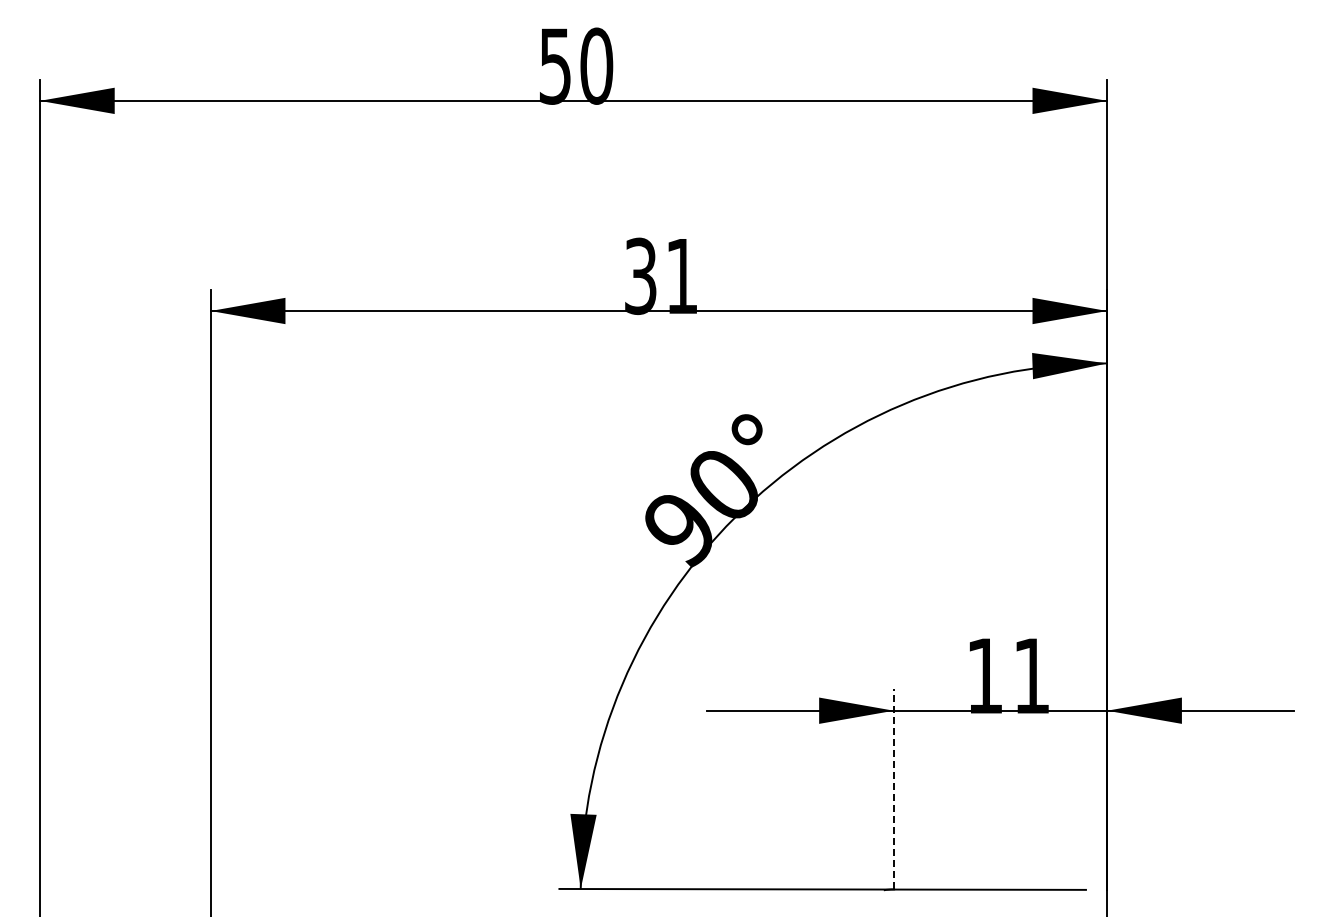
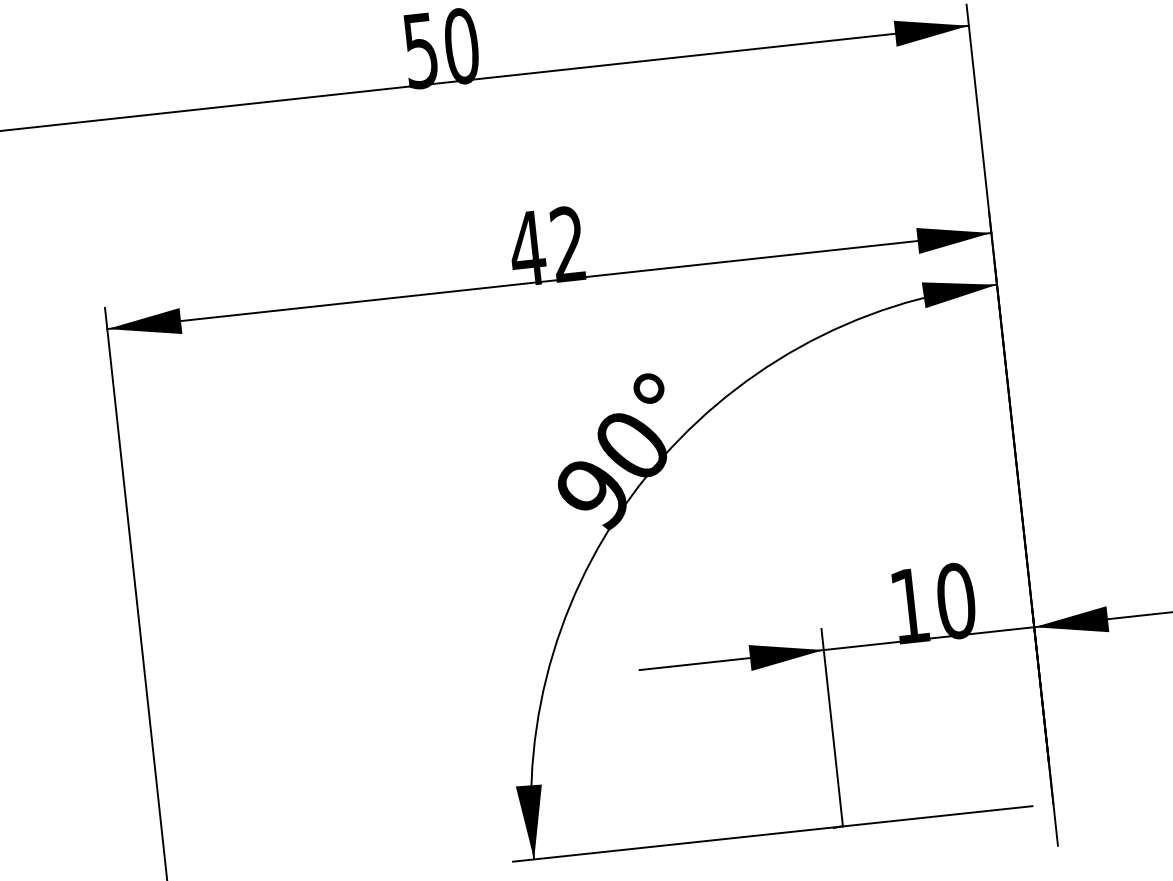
text: (659, 276) -> (546, 246), 31 -> 42
text: (1031, 675) -> (955, 600), 11 -> 10
line: (893, 788) -> (831, 726), dashed -> solid

